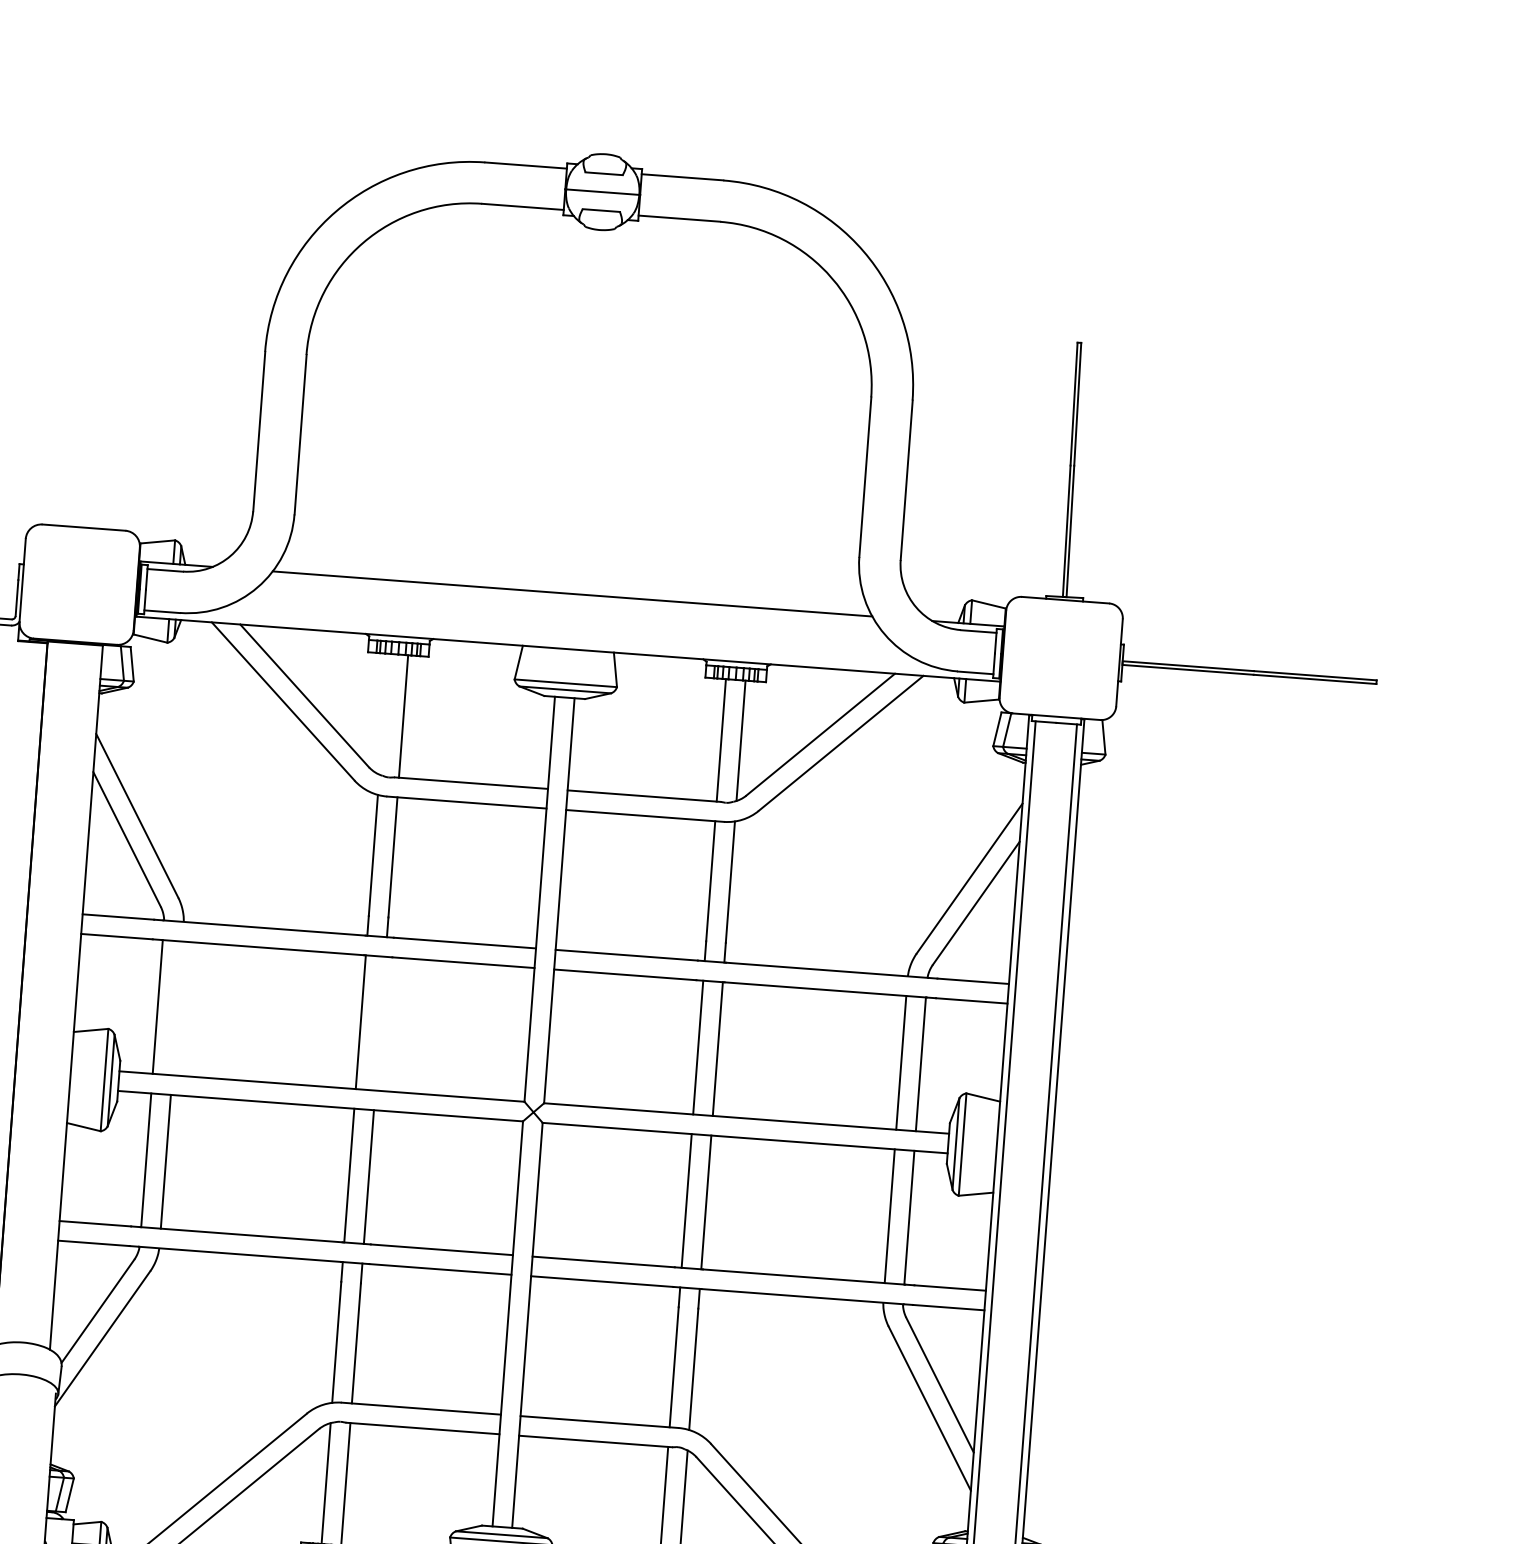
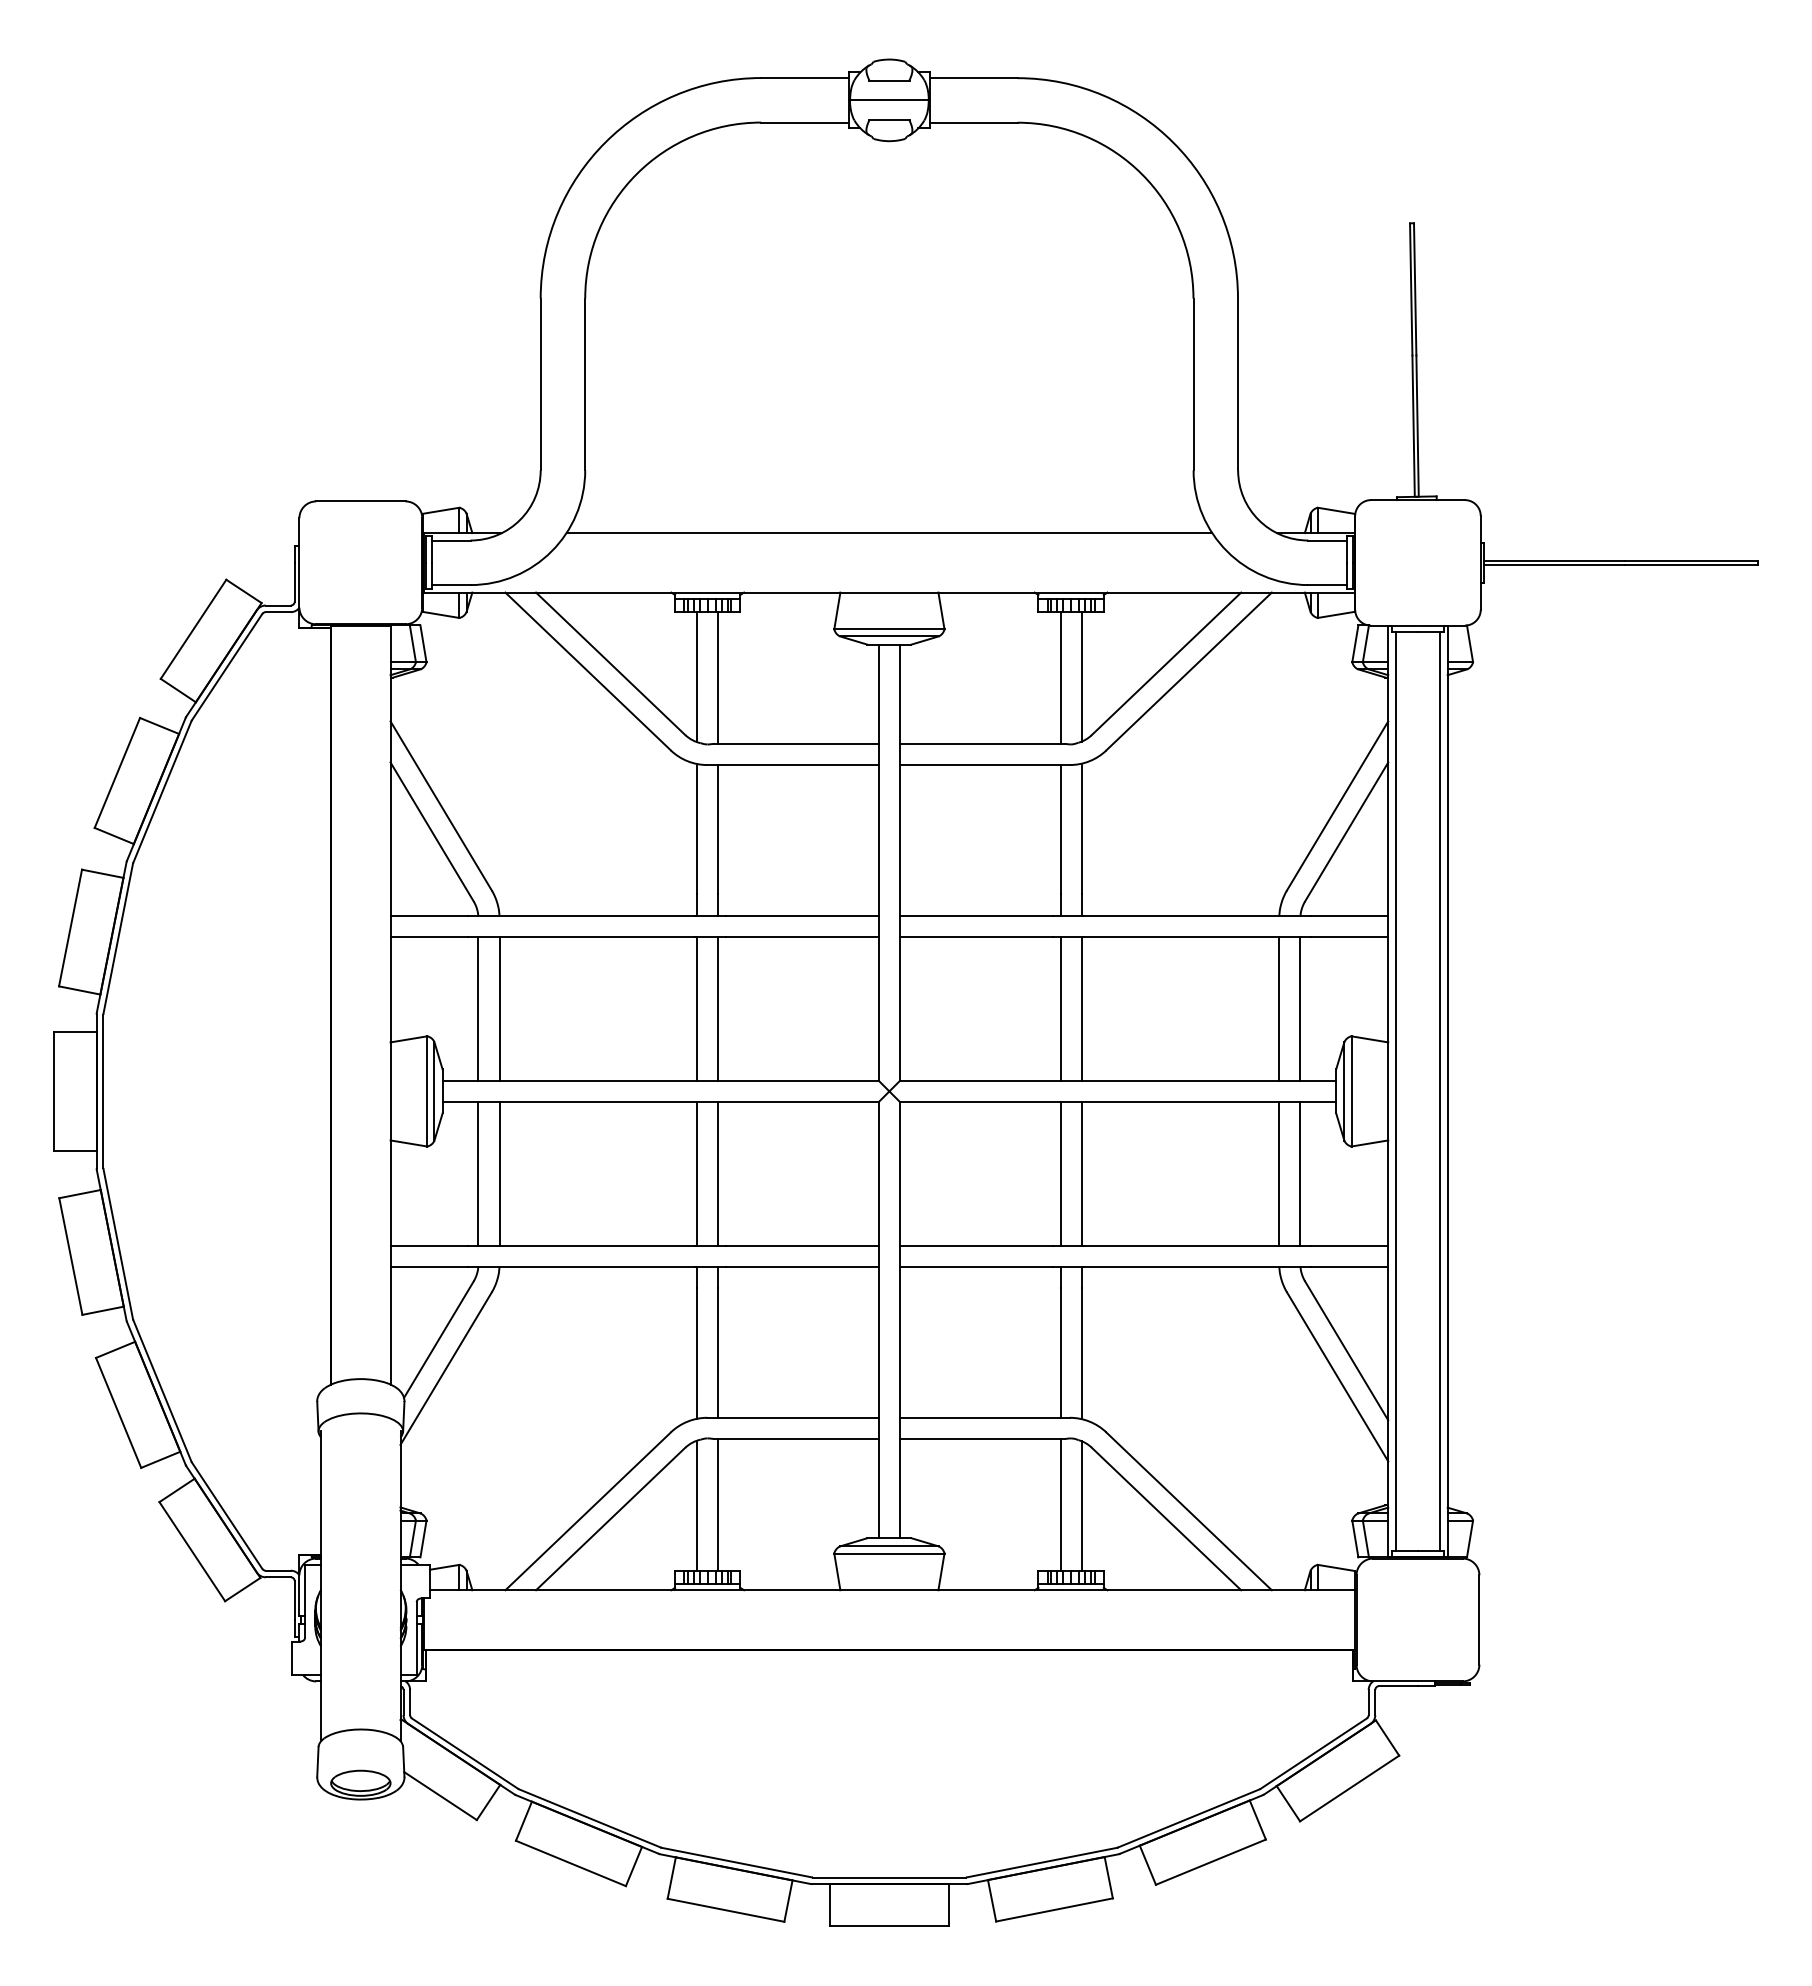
line: (384, 714) -> (697, 677), added
line: (177, 1008) -> (499, 1008), added
line: (380, 1023) -> (718, 1008), added

